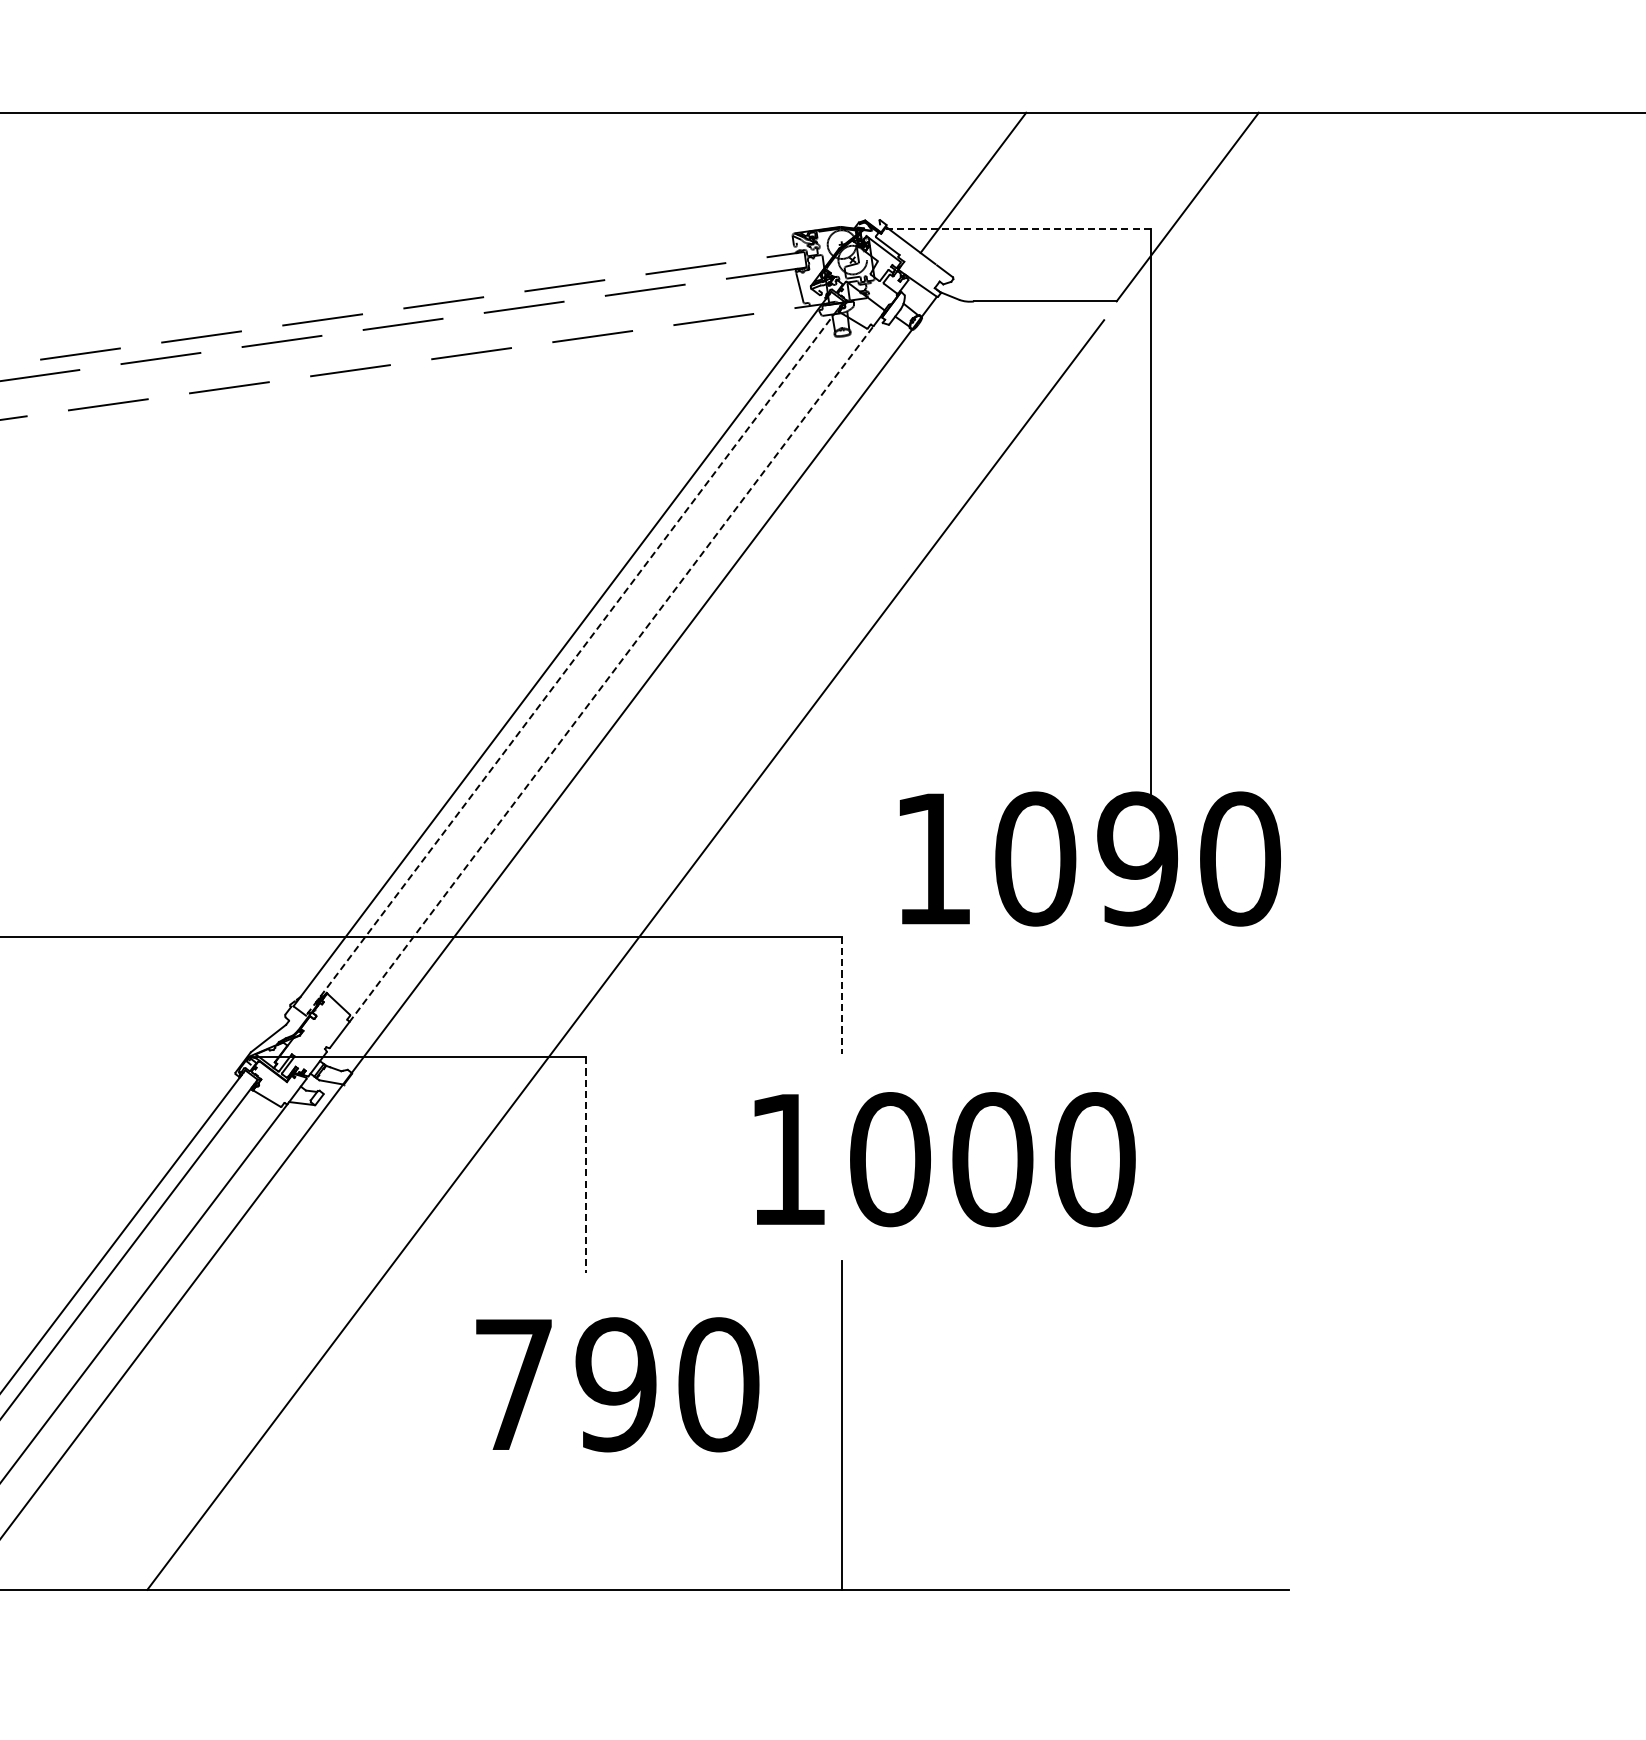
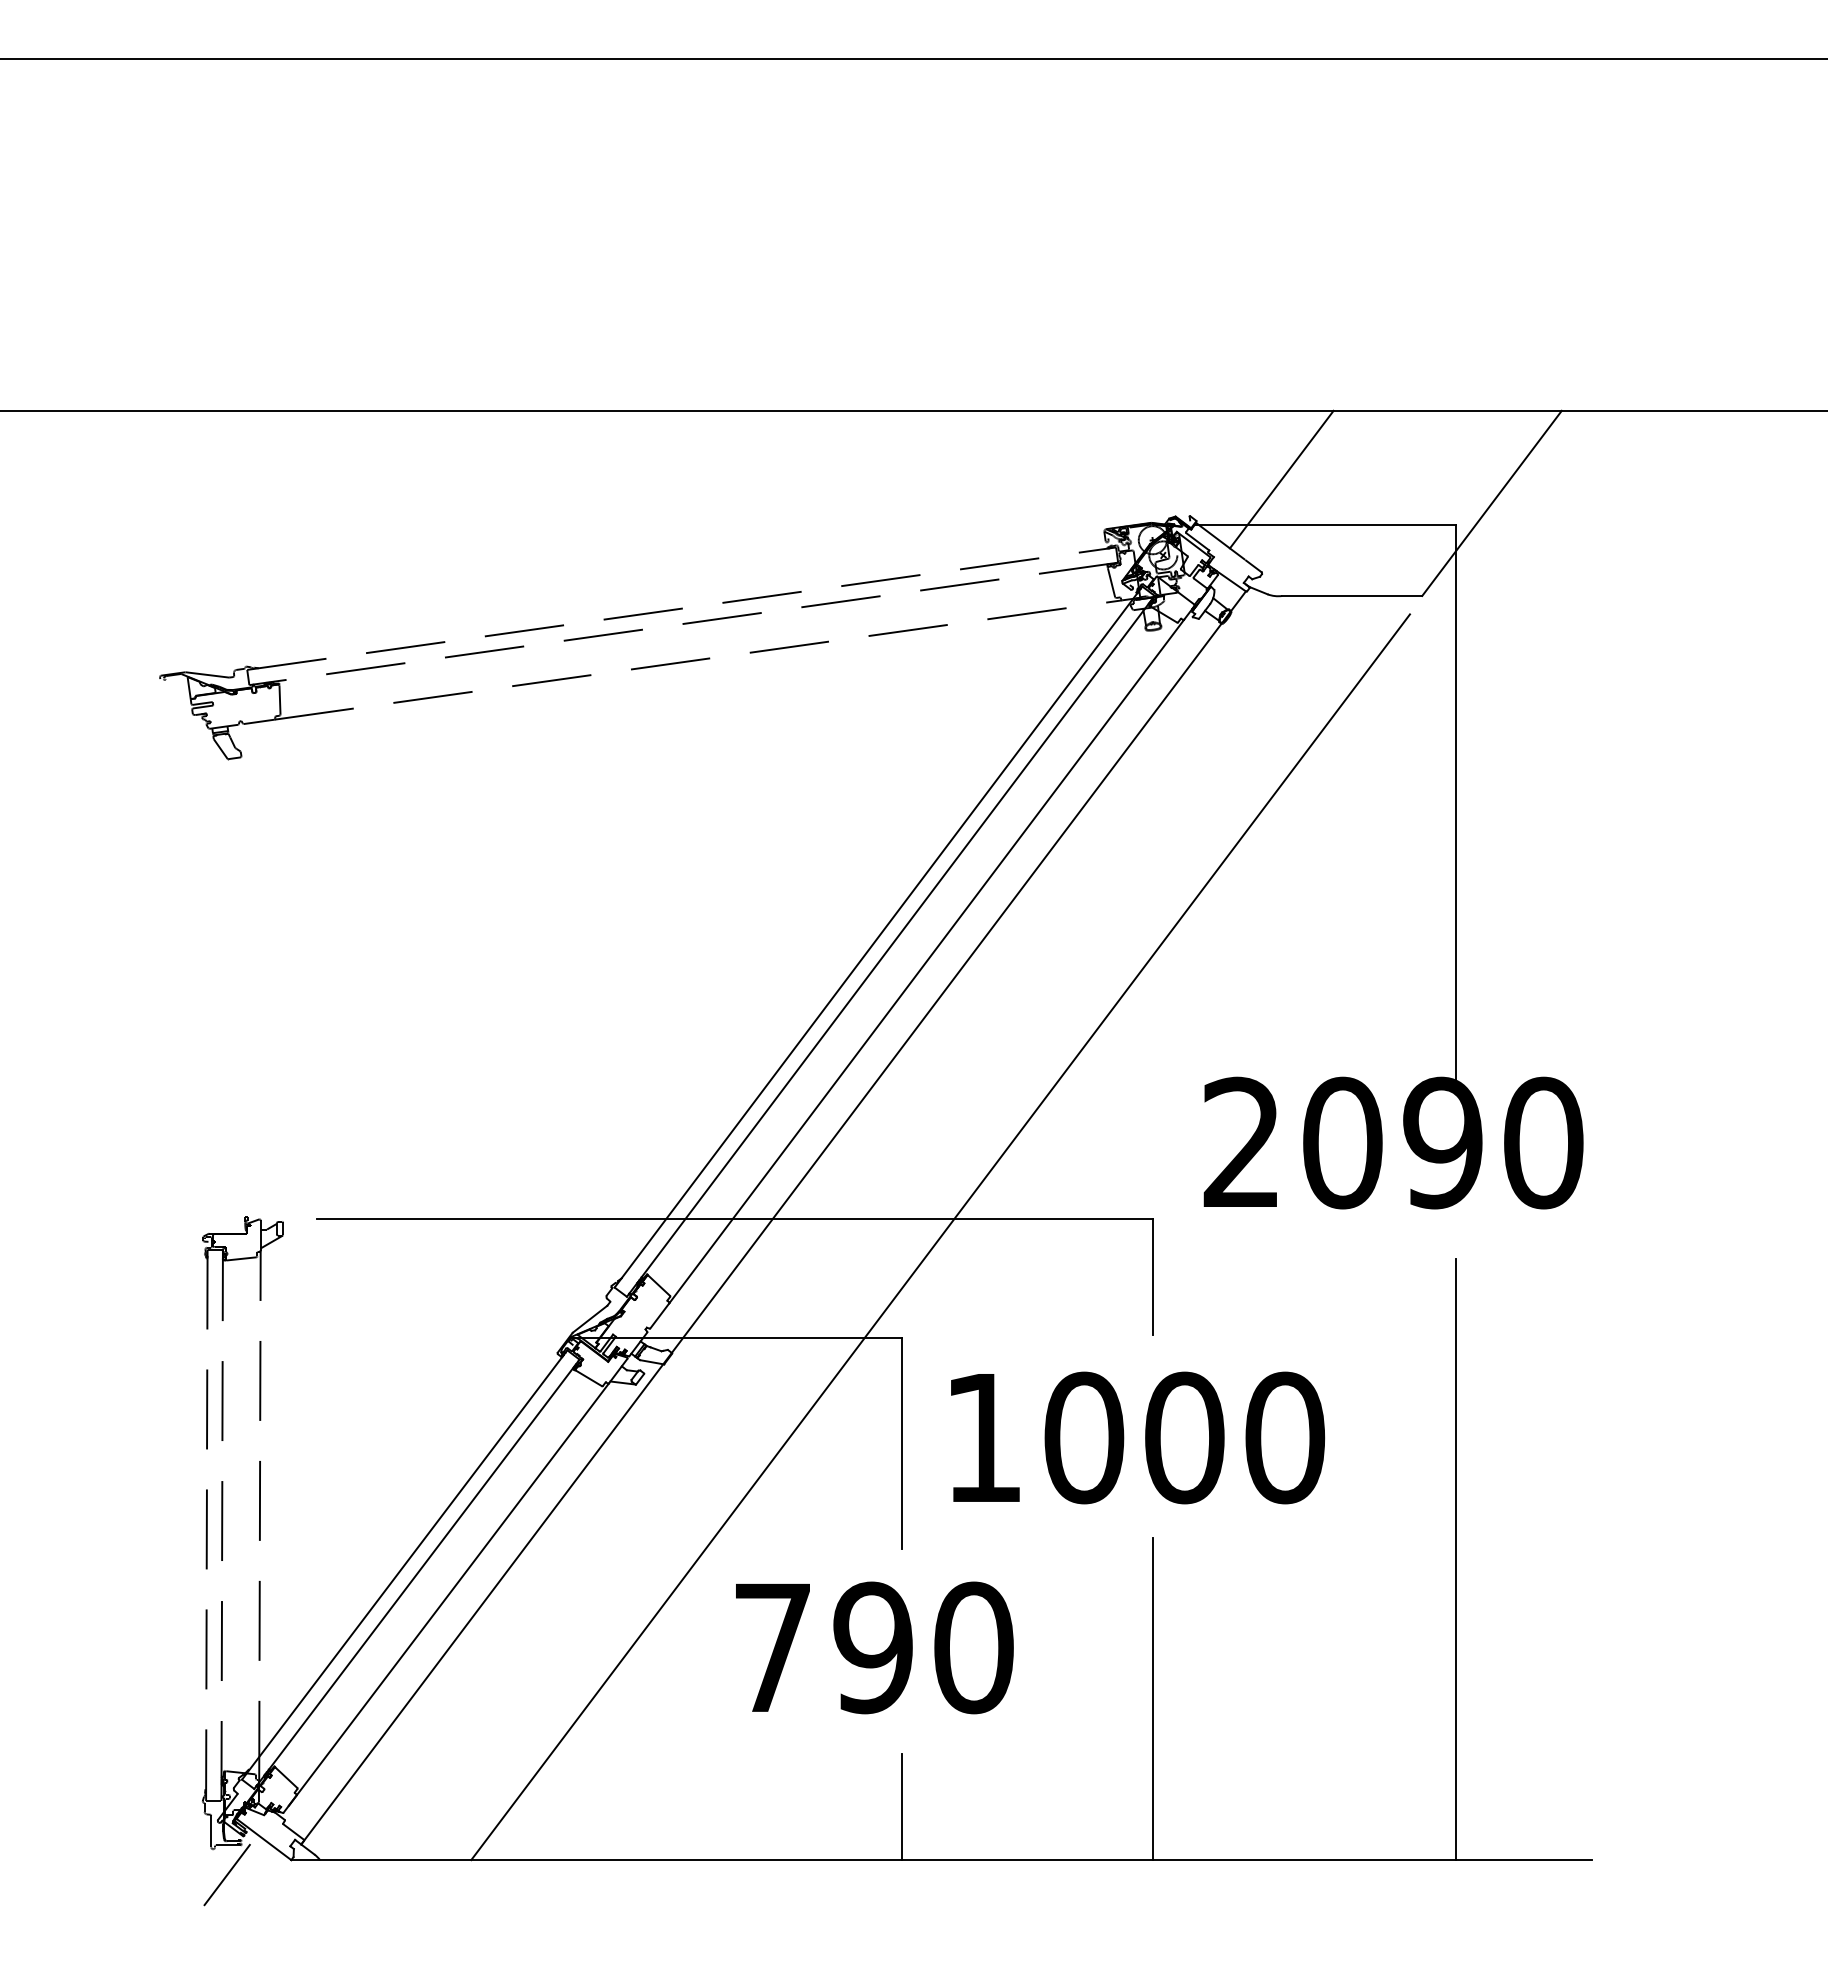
line: (1018, 228) -> (1325, 524), dashed -> solid
line: (574, 658) -> (890, 946), dashed -> solid
line: (611, 673) -> (926, 961), dashed -> solid
text: (931, 857) -> (1240, 1141), 1090 -> 2090
line: (841, 996) -> (1152, 1277), dashed -> solid
text: (945, 1159) -> (1138, 1437), moved
line: (585, 1165) -> (901, 1443), dashed -> solid
line: (1150, 1283) -> (1455, 1559), added
text: (617, 1384) -> (874, 1647), moved
line: (585, 1536) -> (901, 1807), added

